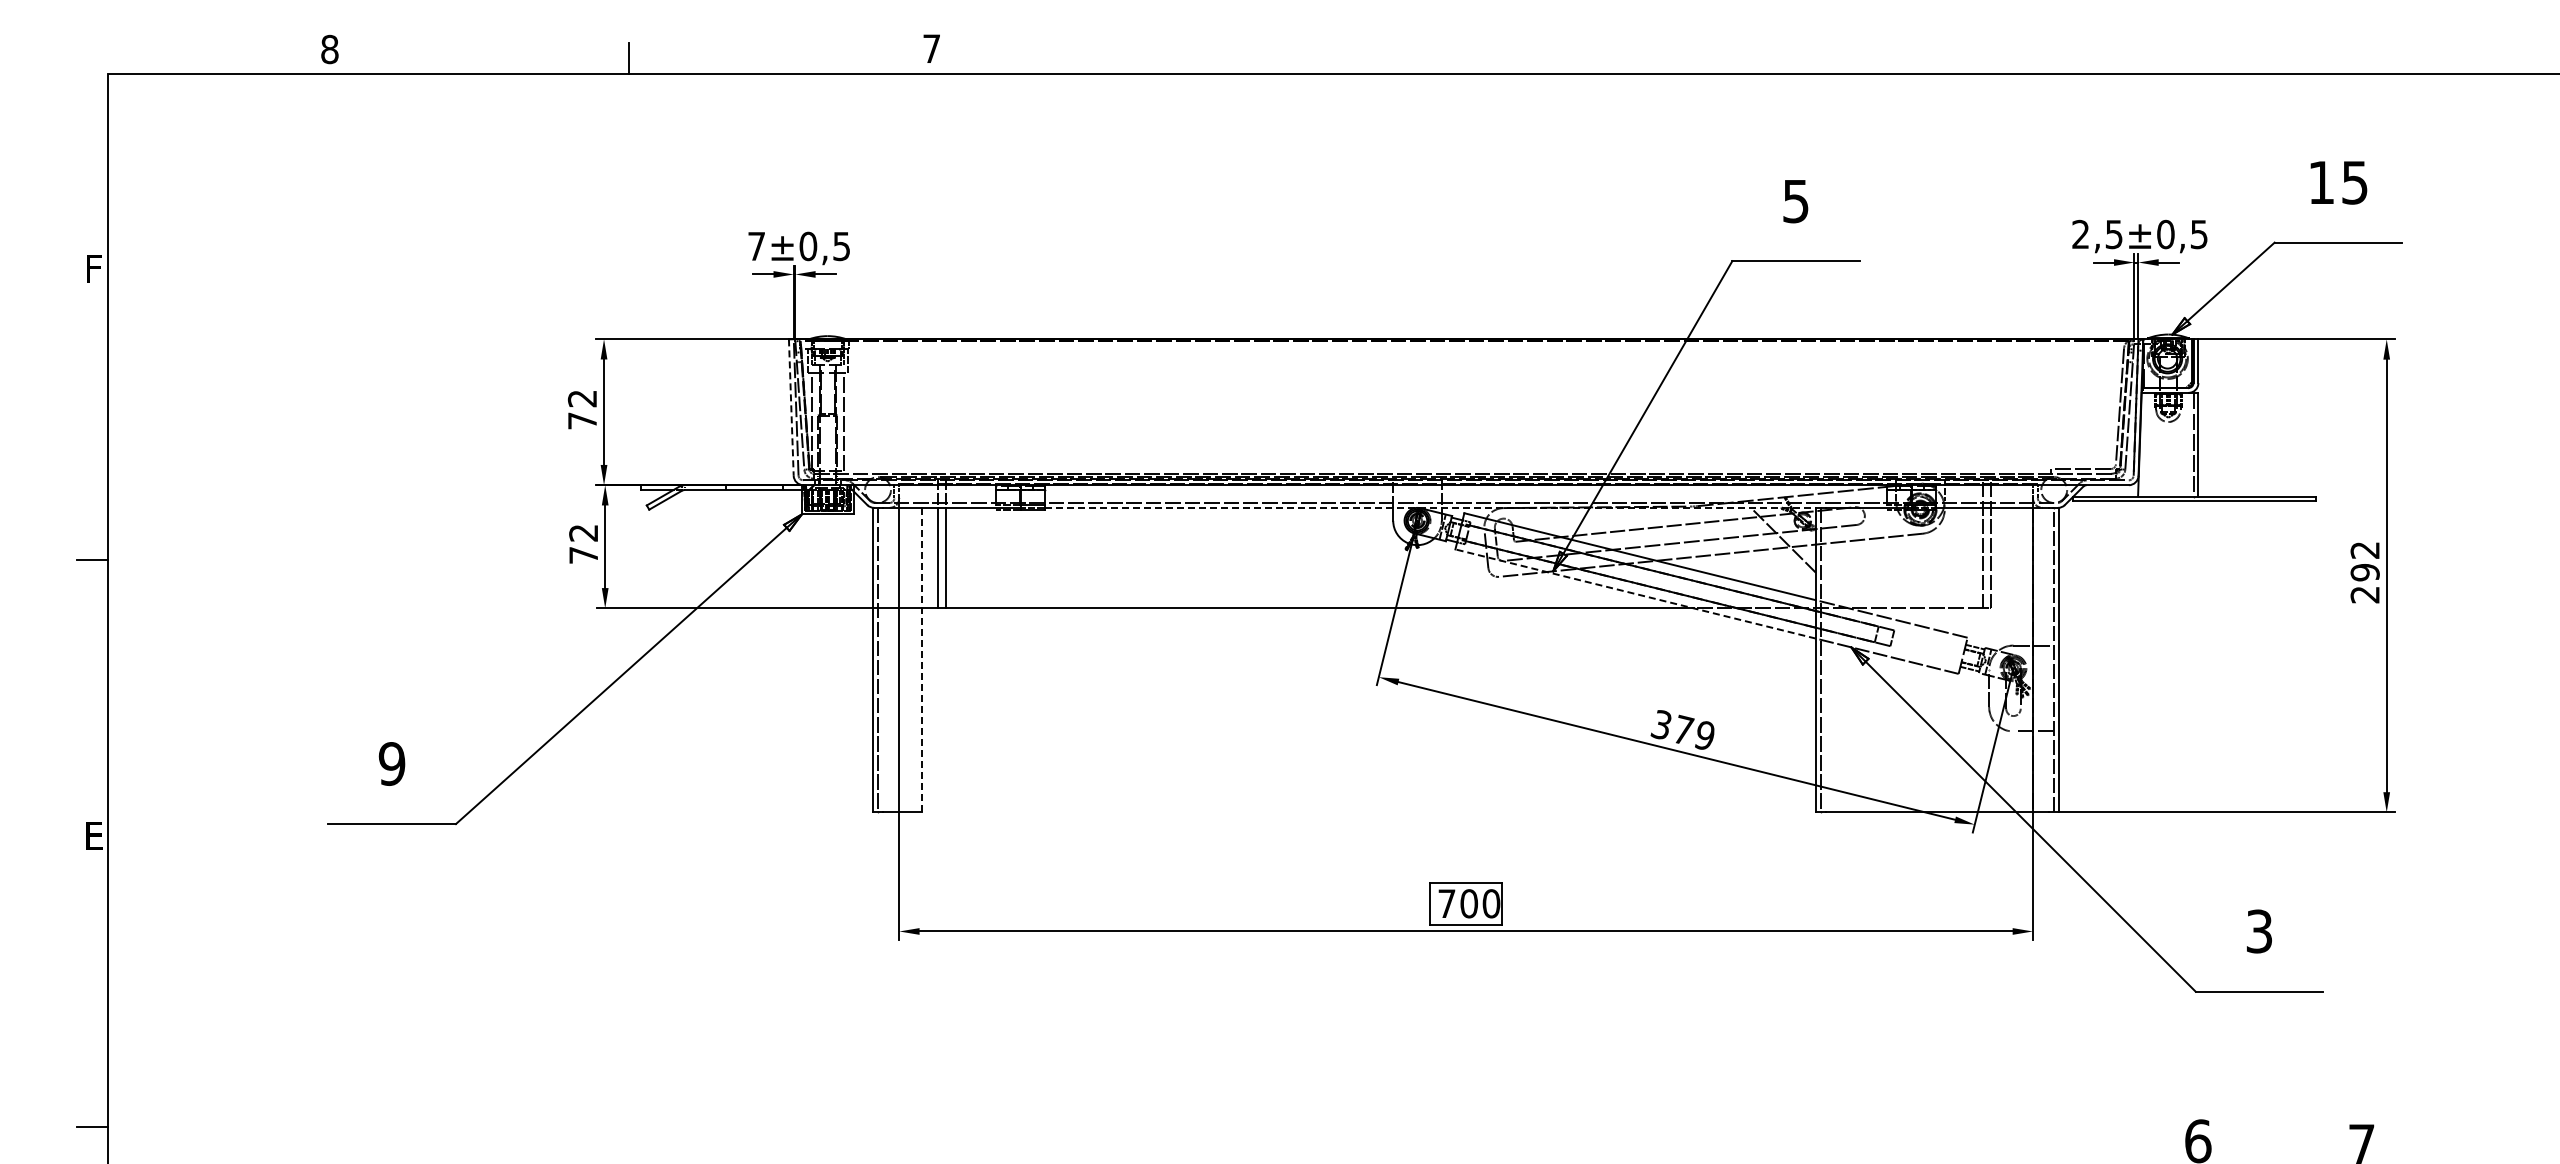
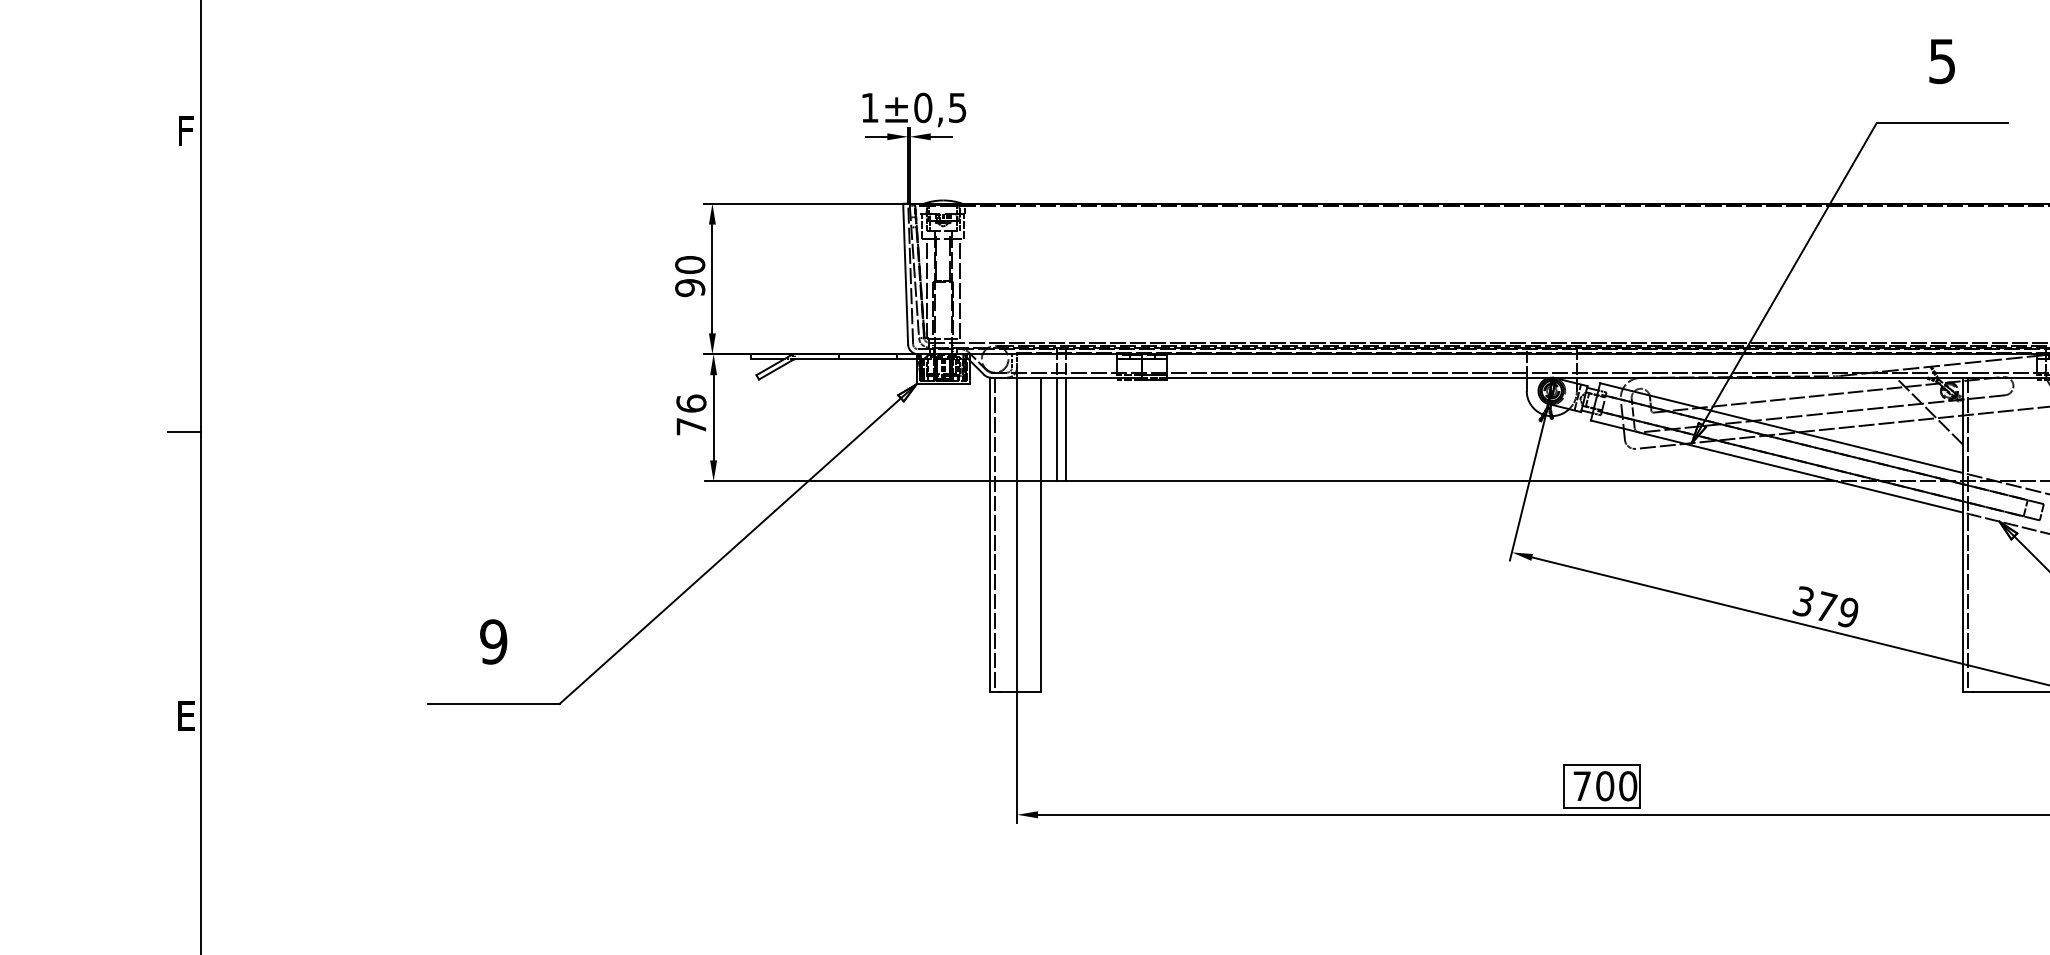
text: (756, 246) -> (869, 107), 7 -> 1
line: (791, 408) -> (905, 275), dashed -> solid
text: (582, 409) -> (690, 276), 72 -> 90
line: (1432, 507) -> (1567, 377), dashed -> solid
text: (583, 532) -> (691, 403), 72 -> 76
line: (1635, 594) -> (1776, 467), dashed -> solid
line: (922, 660) -> (1041, 535), dashed -> solid

